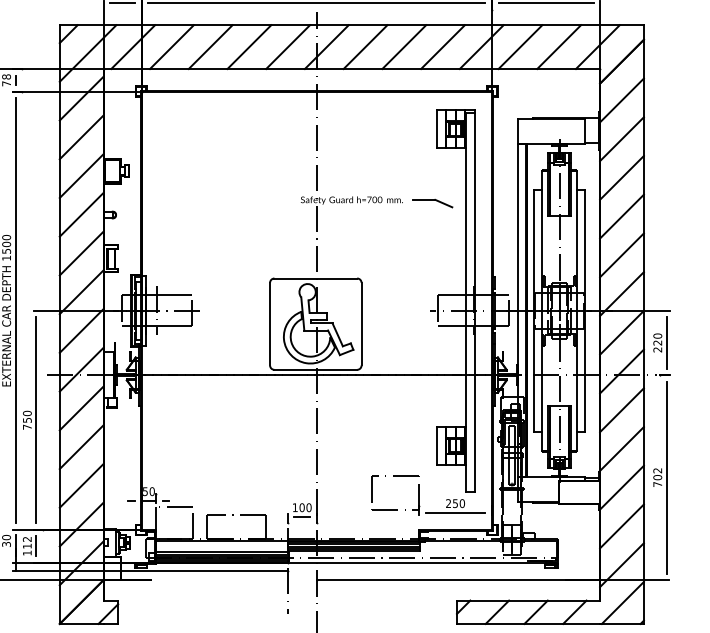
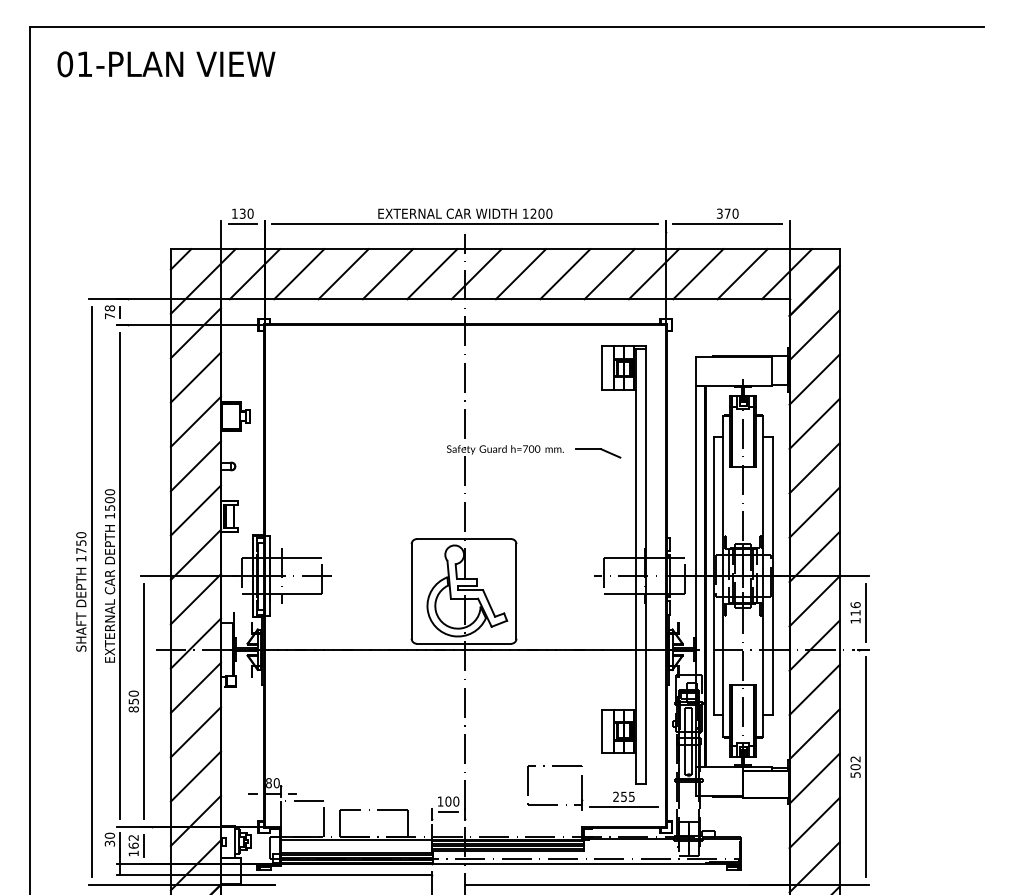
text: (657, 342) -> (855, 612), 220 -> 116
text: (27, 427) -> (133, 709), 750 -> 850
text: (657, 484) -> (855, 774), 702 -> 502
text: (145, 491) -> (268, 783), 50 -> 80
text: (462, 503) -> (631, 796), 250 -> 255
text: (27, 546) -> (133, 845), 112 -> 162

